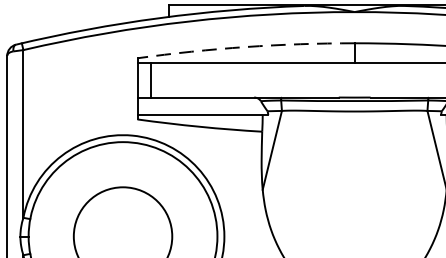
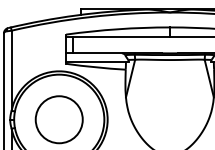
arc: (244, 47) -> (117, 29), dashed -> solid

